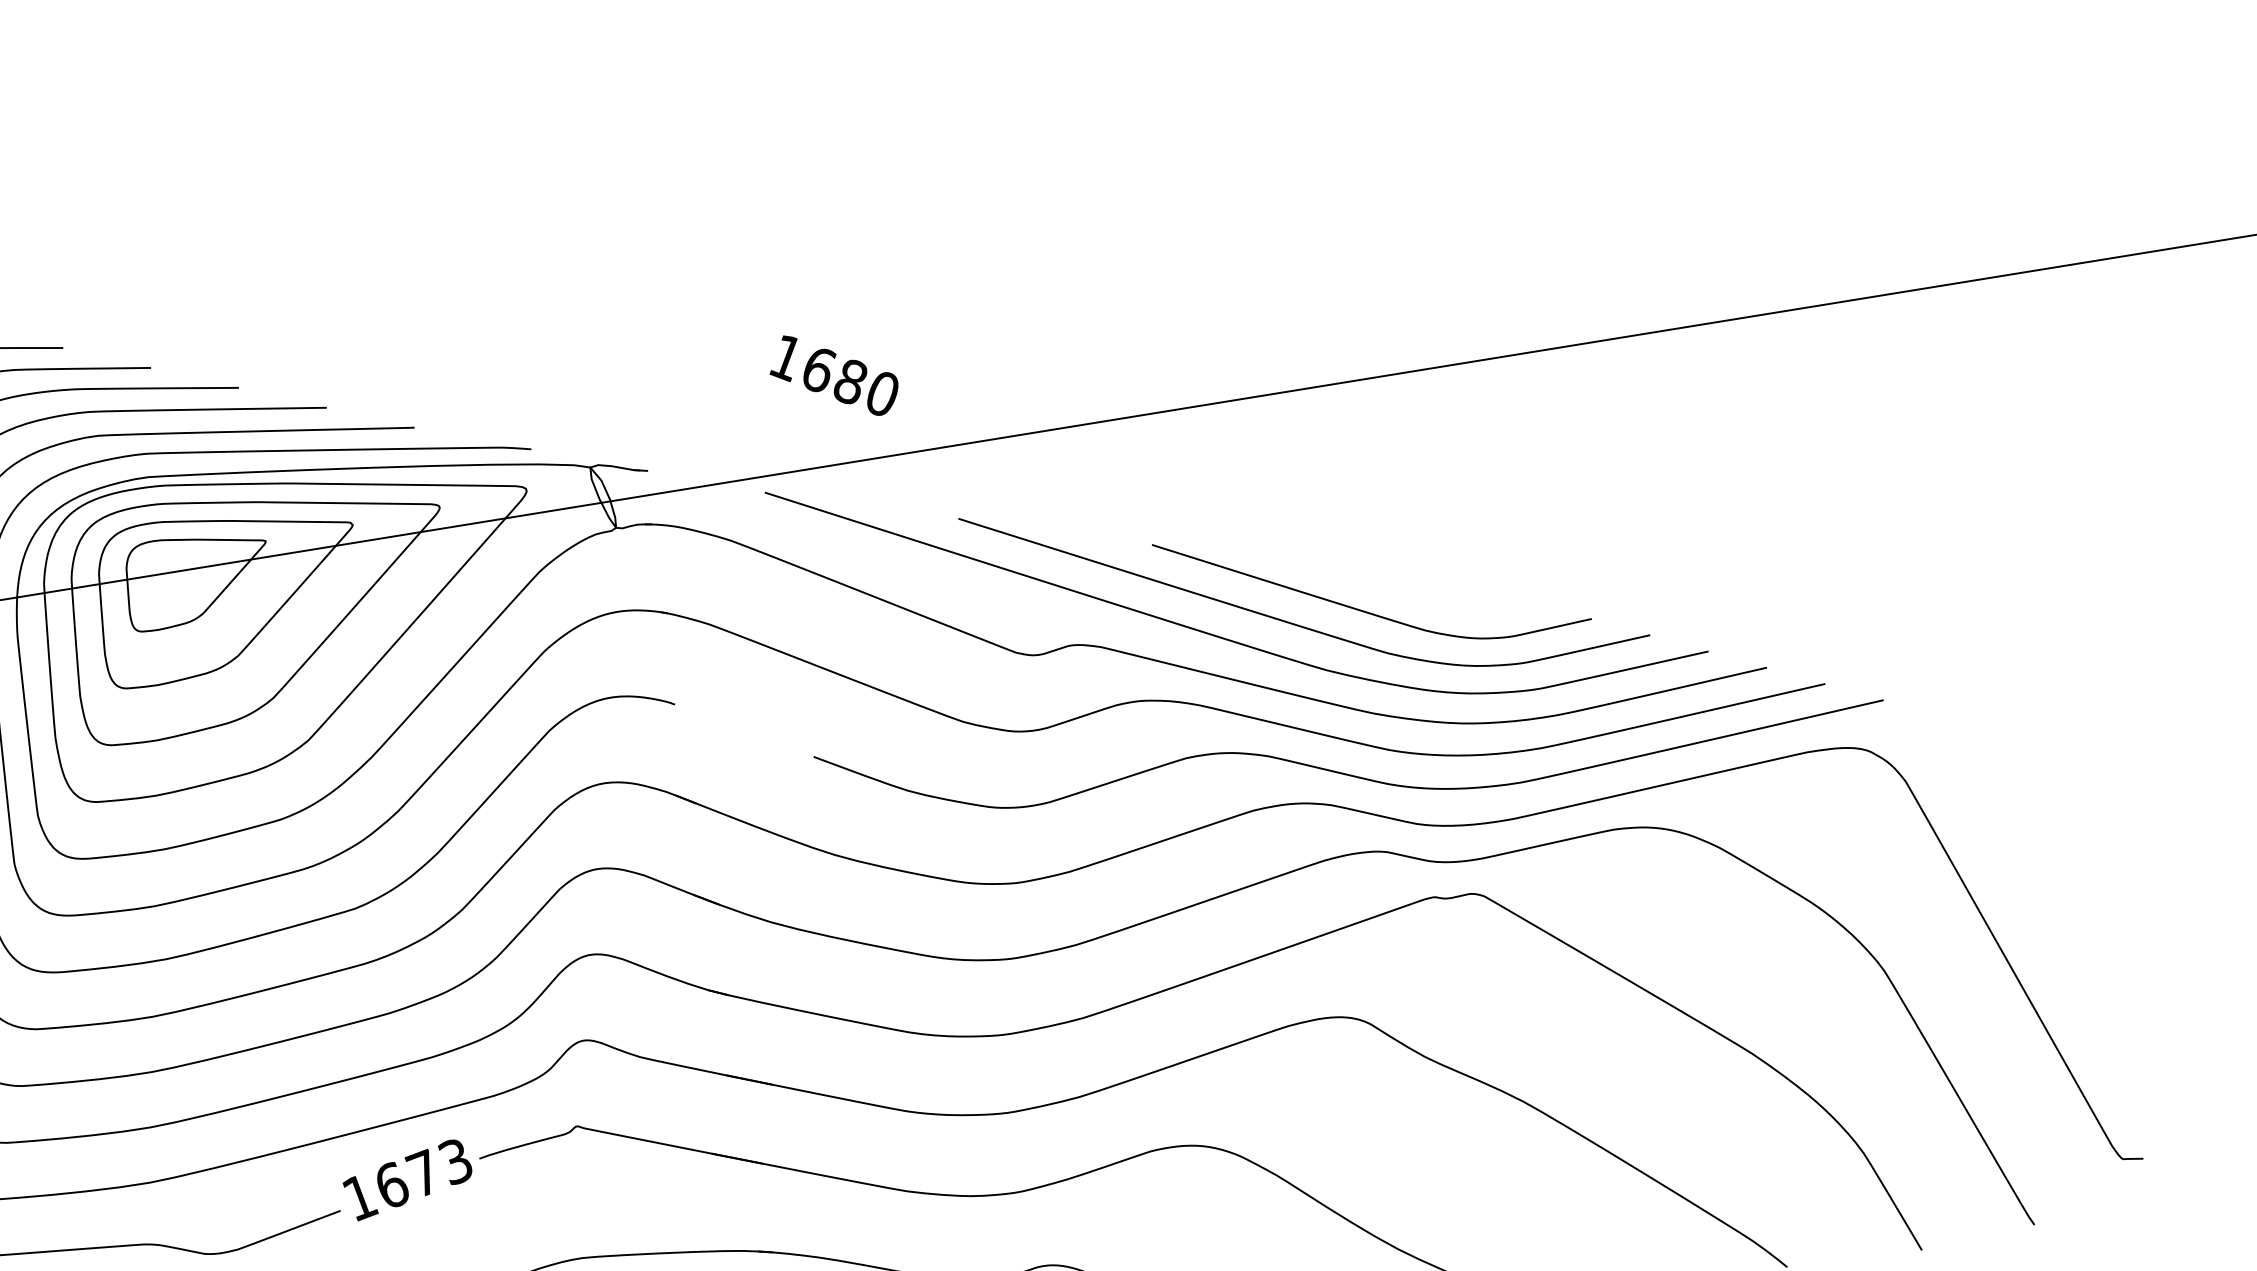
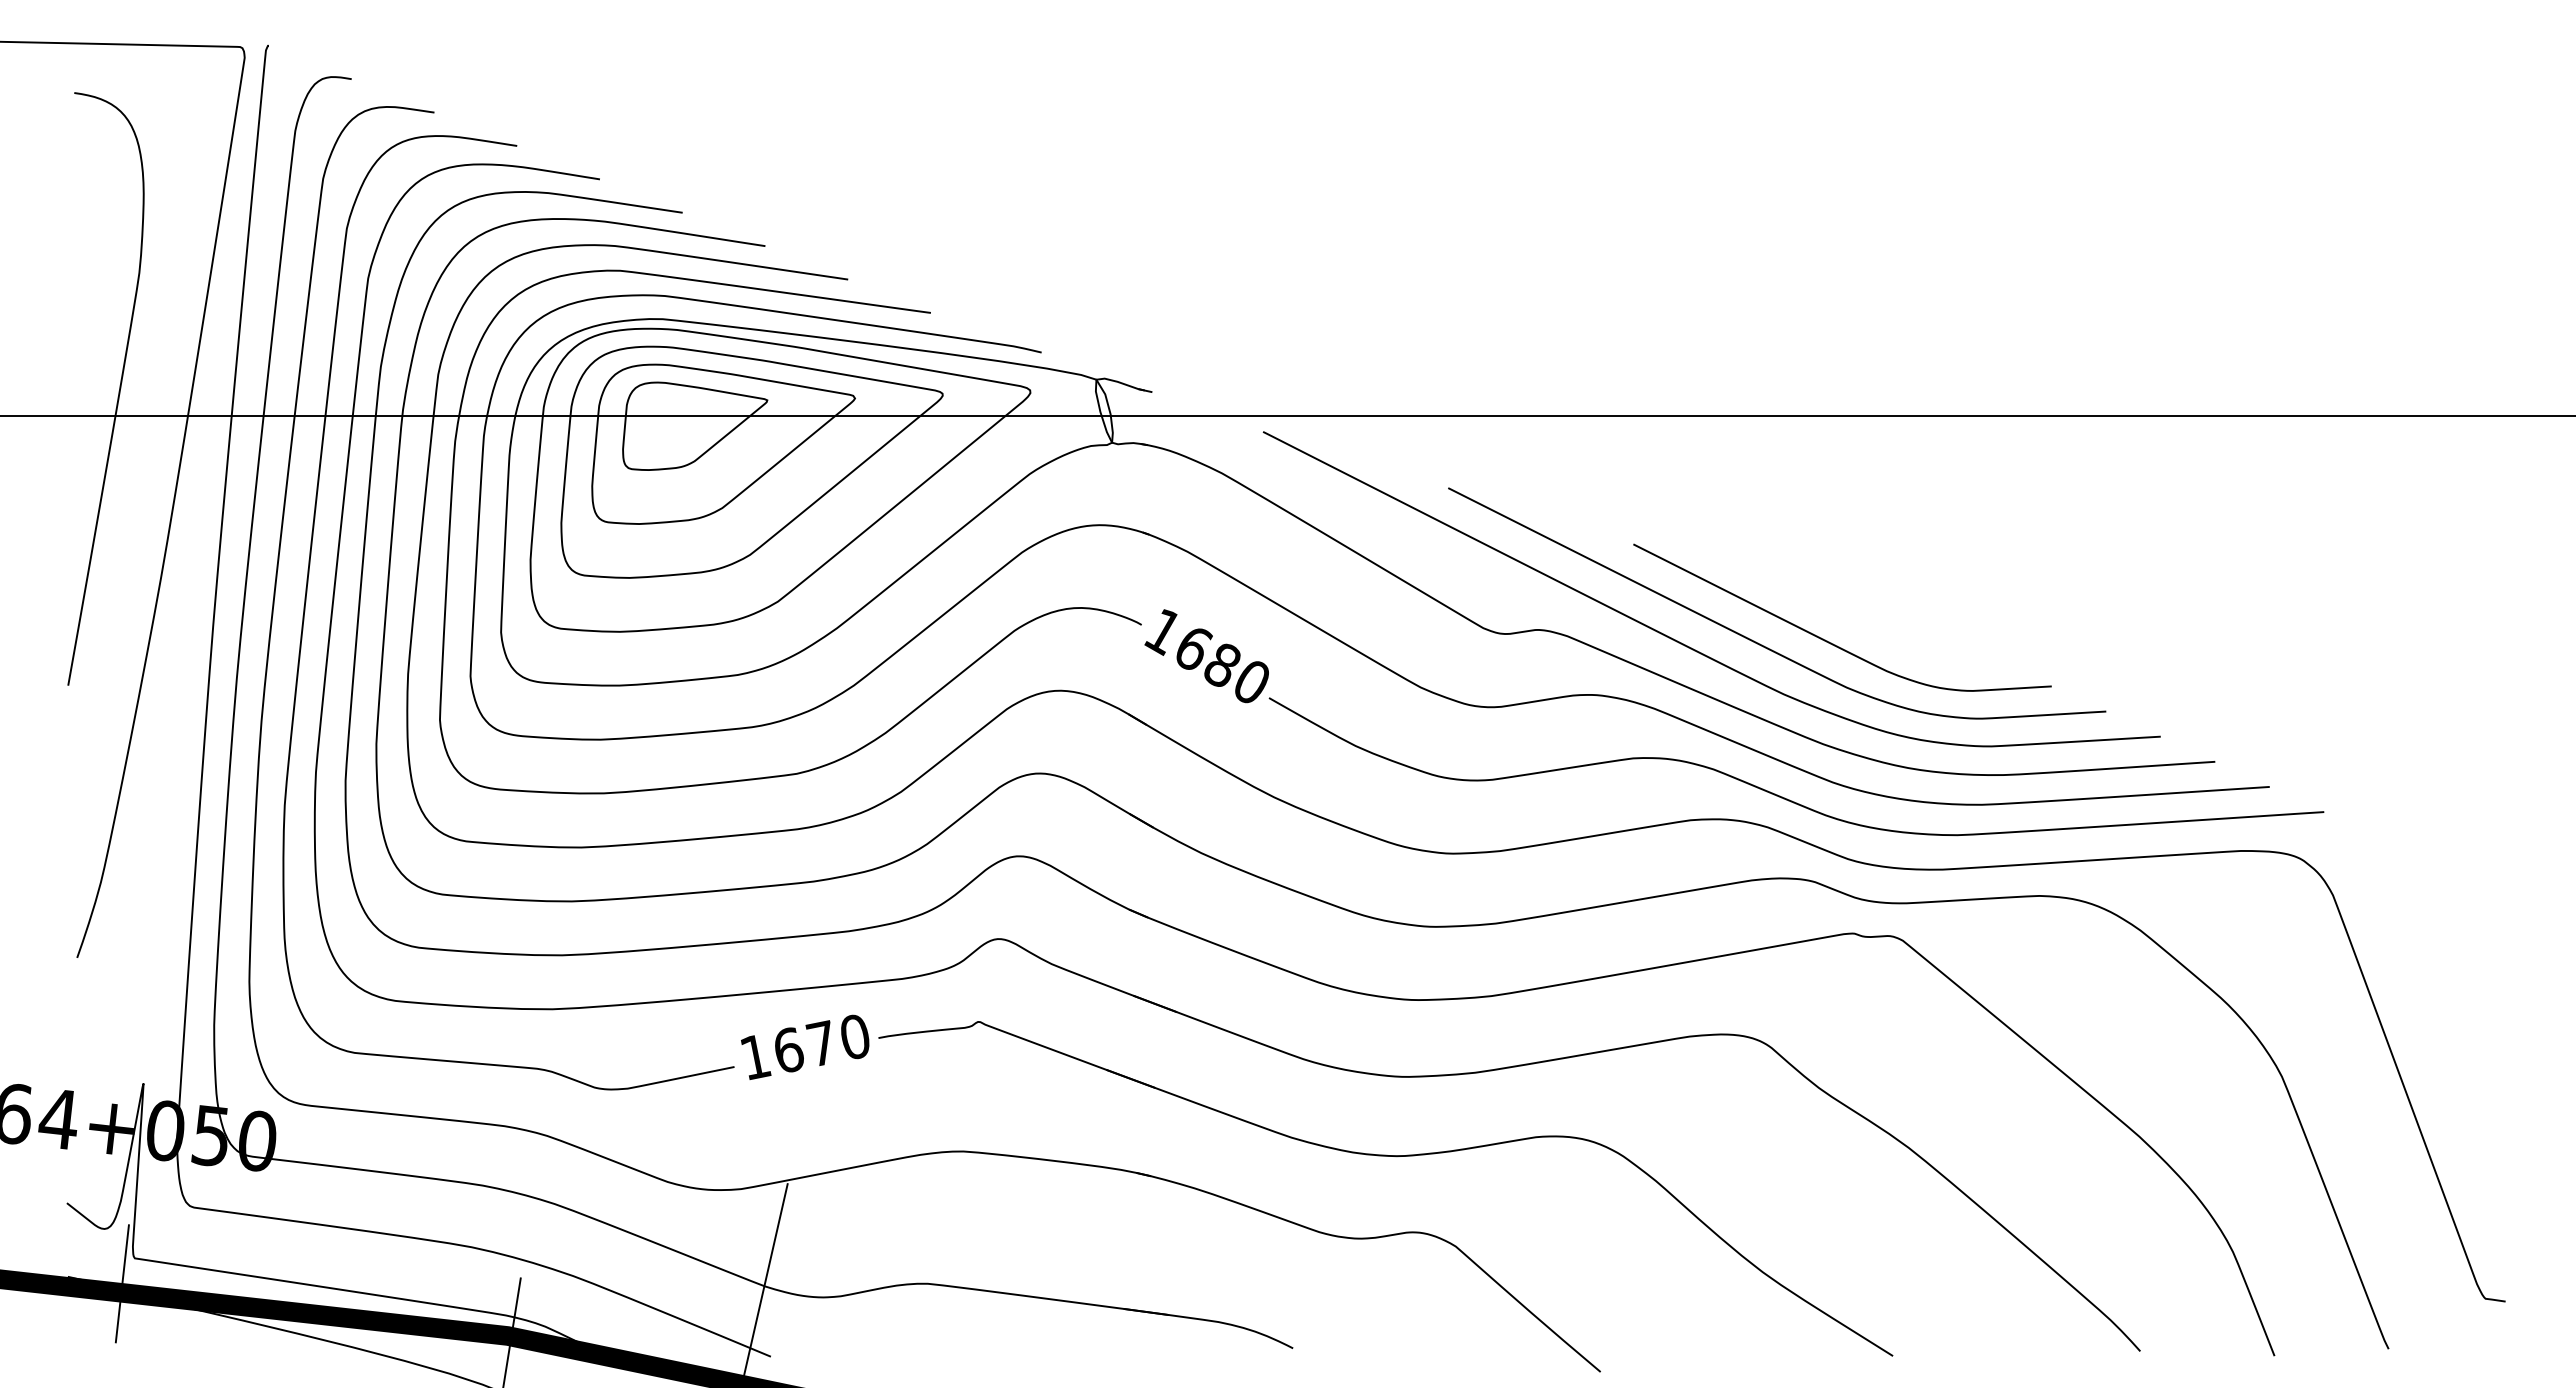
text: (833, 375) -> (1206, 656), moved
text: (455, 1161) -> (854, 1036), 1673 -> 1670

